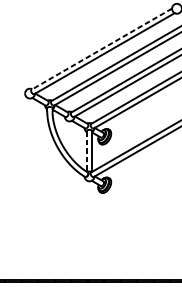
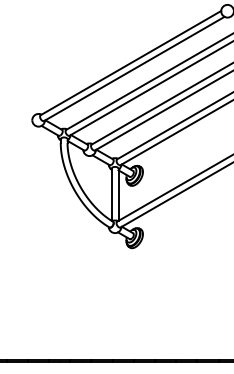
line: (101, 49) -> (130, 63), dashed -> solid
line: (86, 152) -> (111, 195), dashed -> solid

